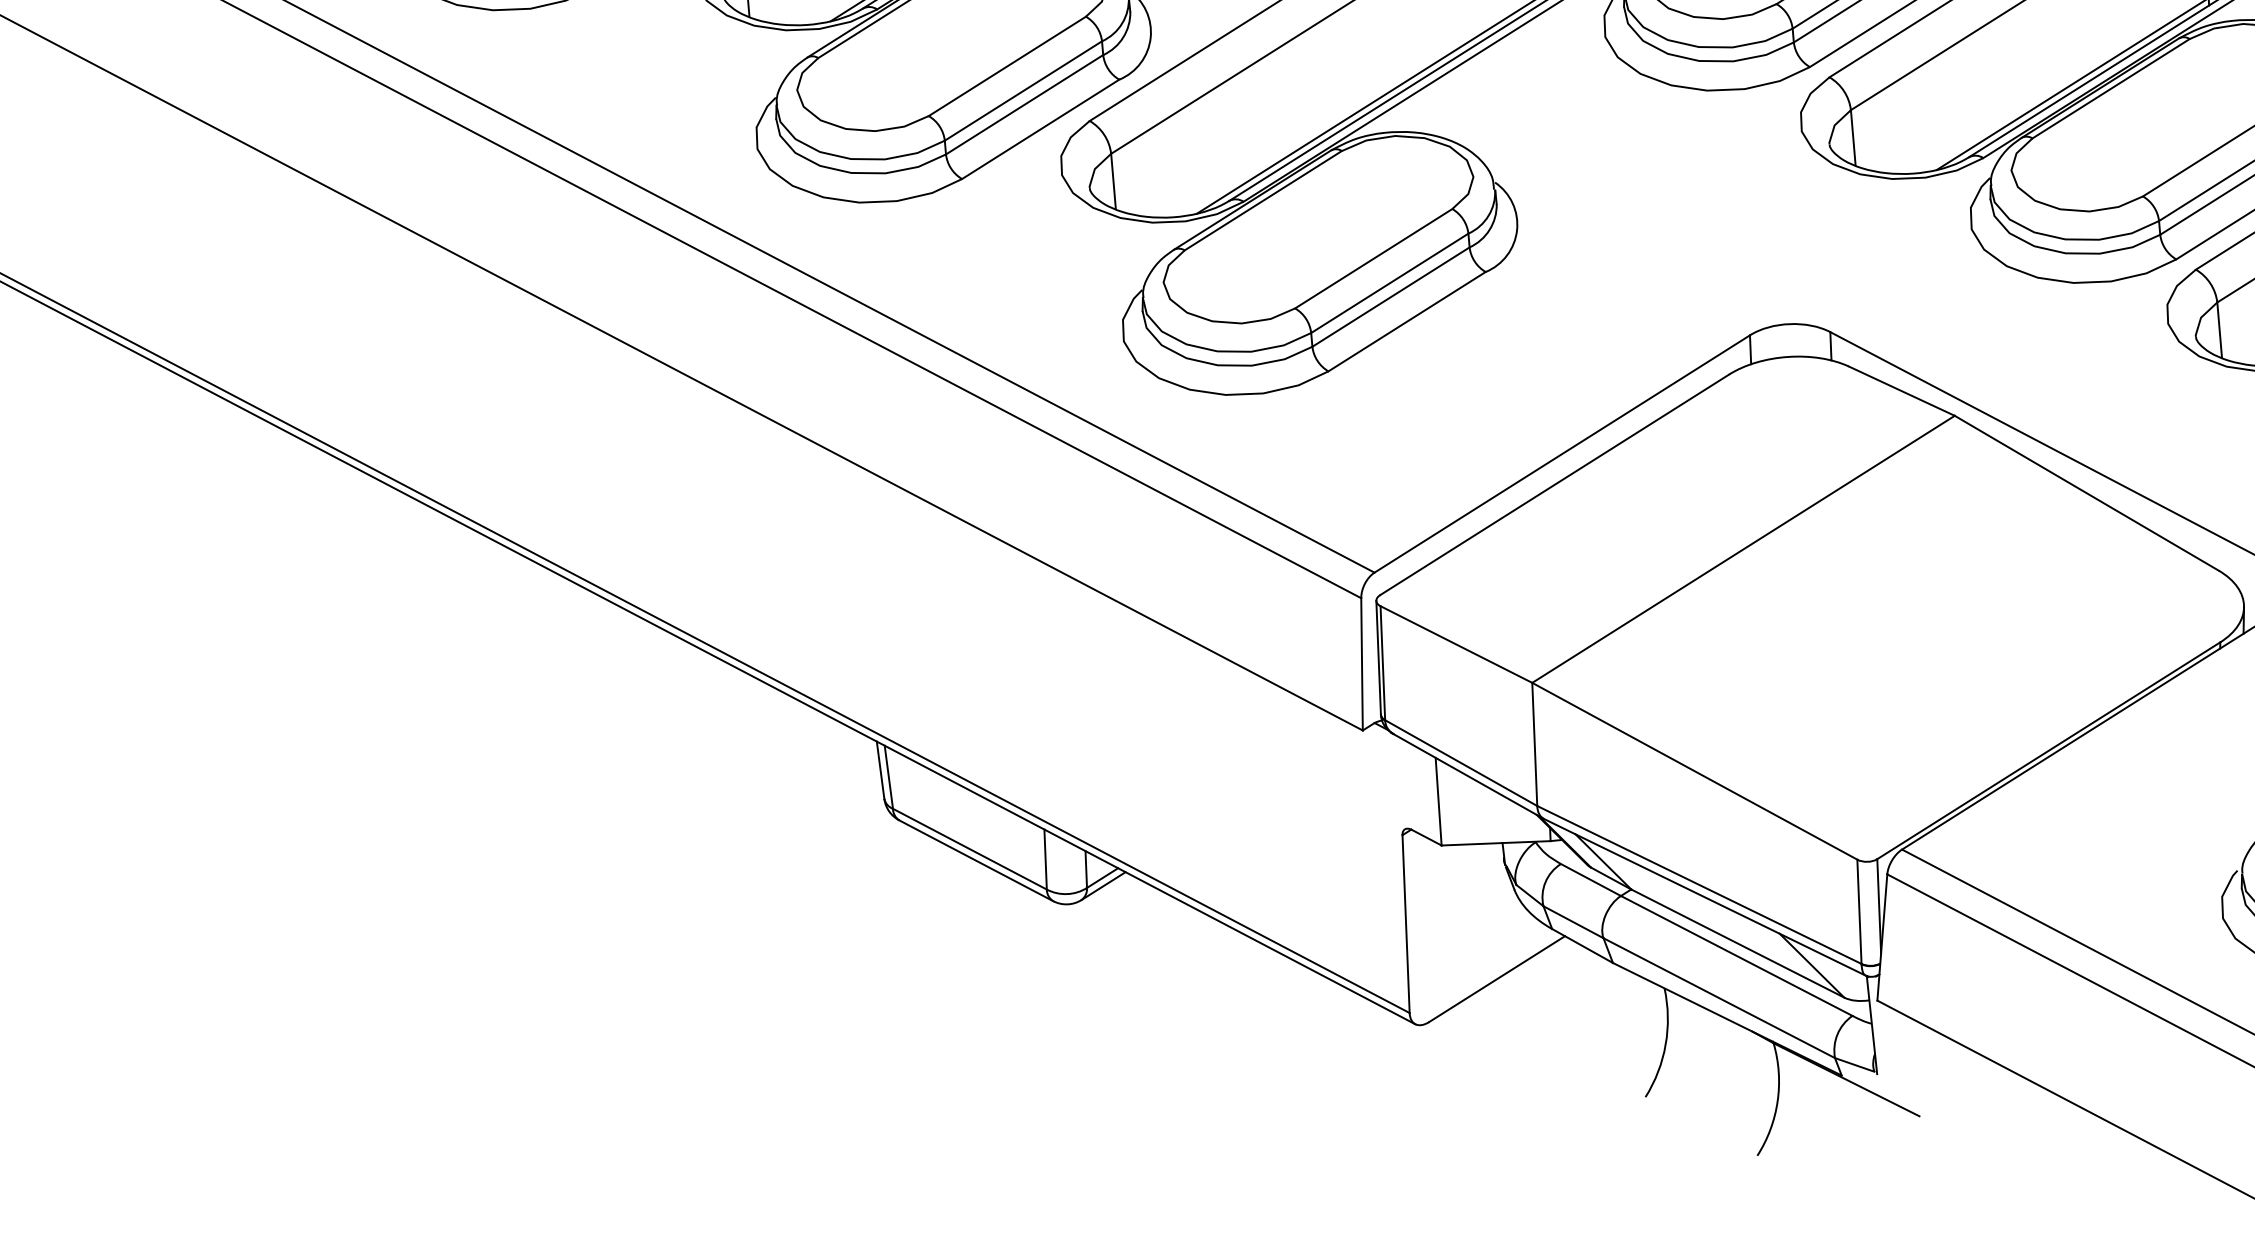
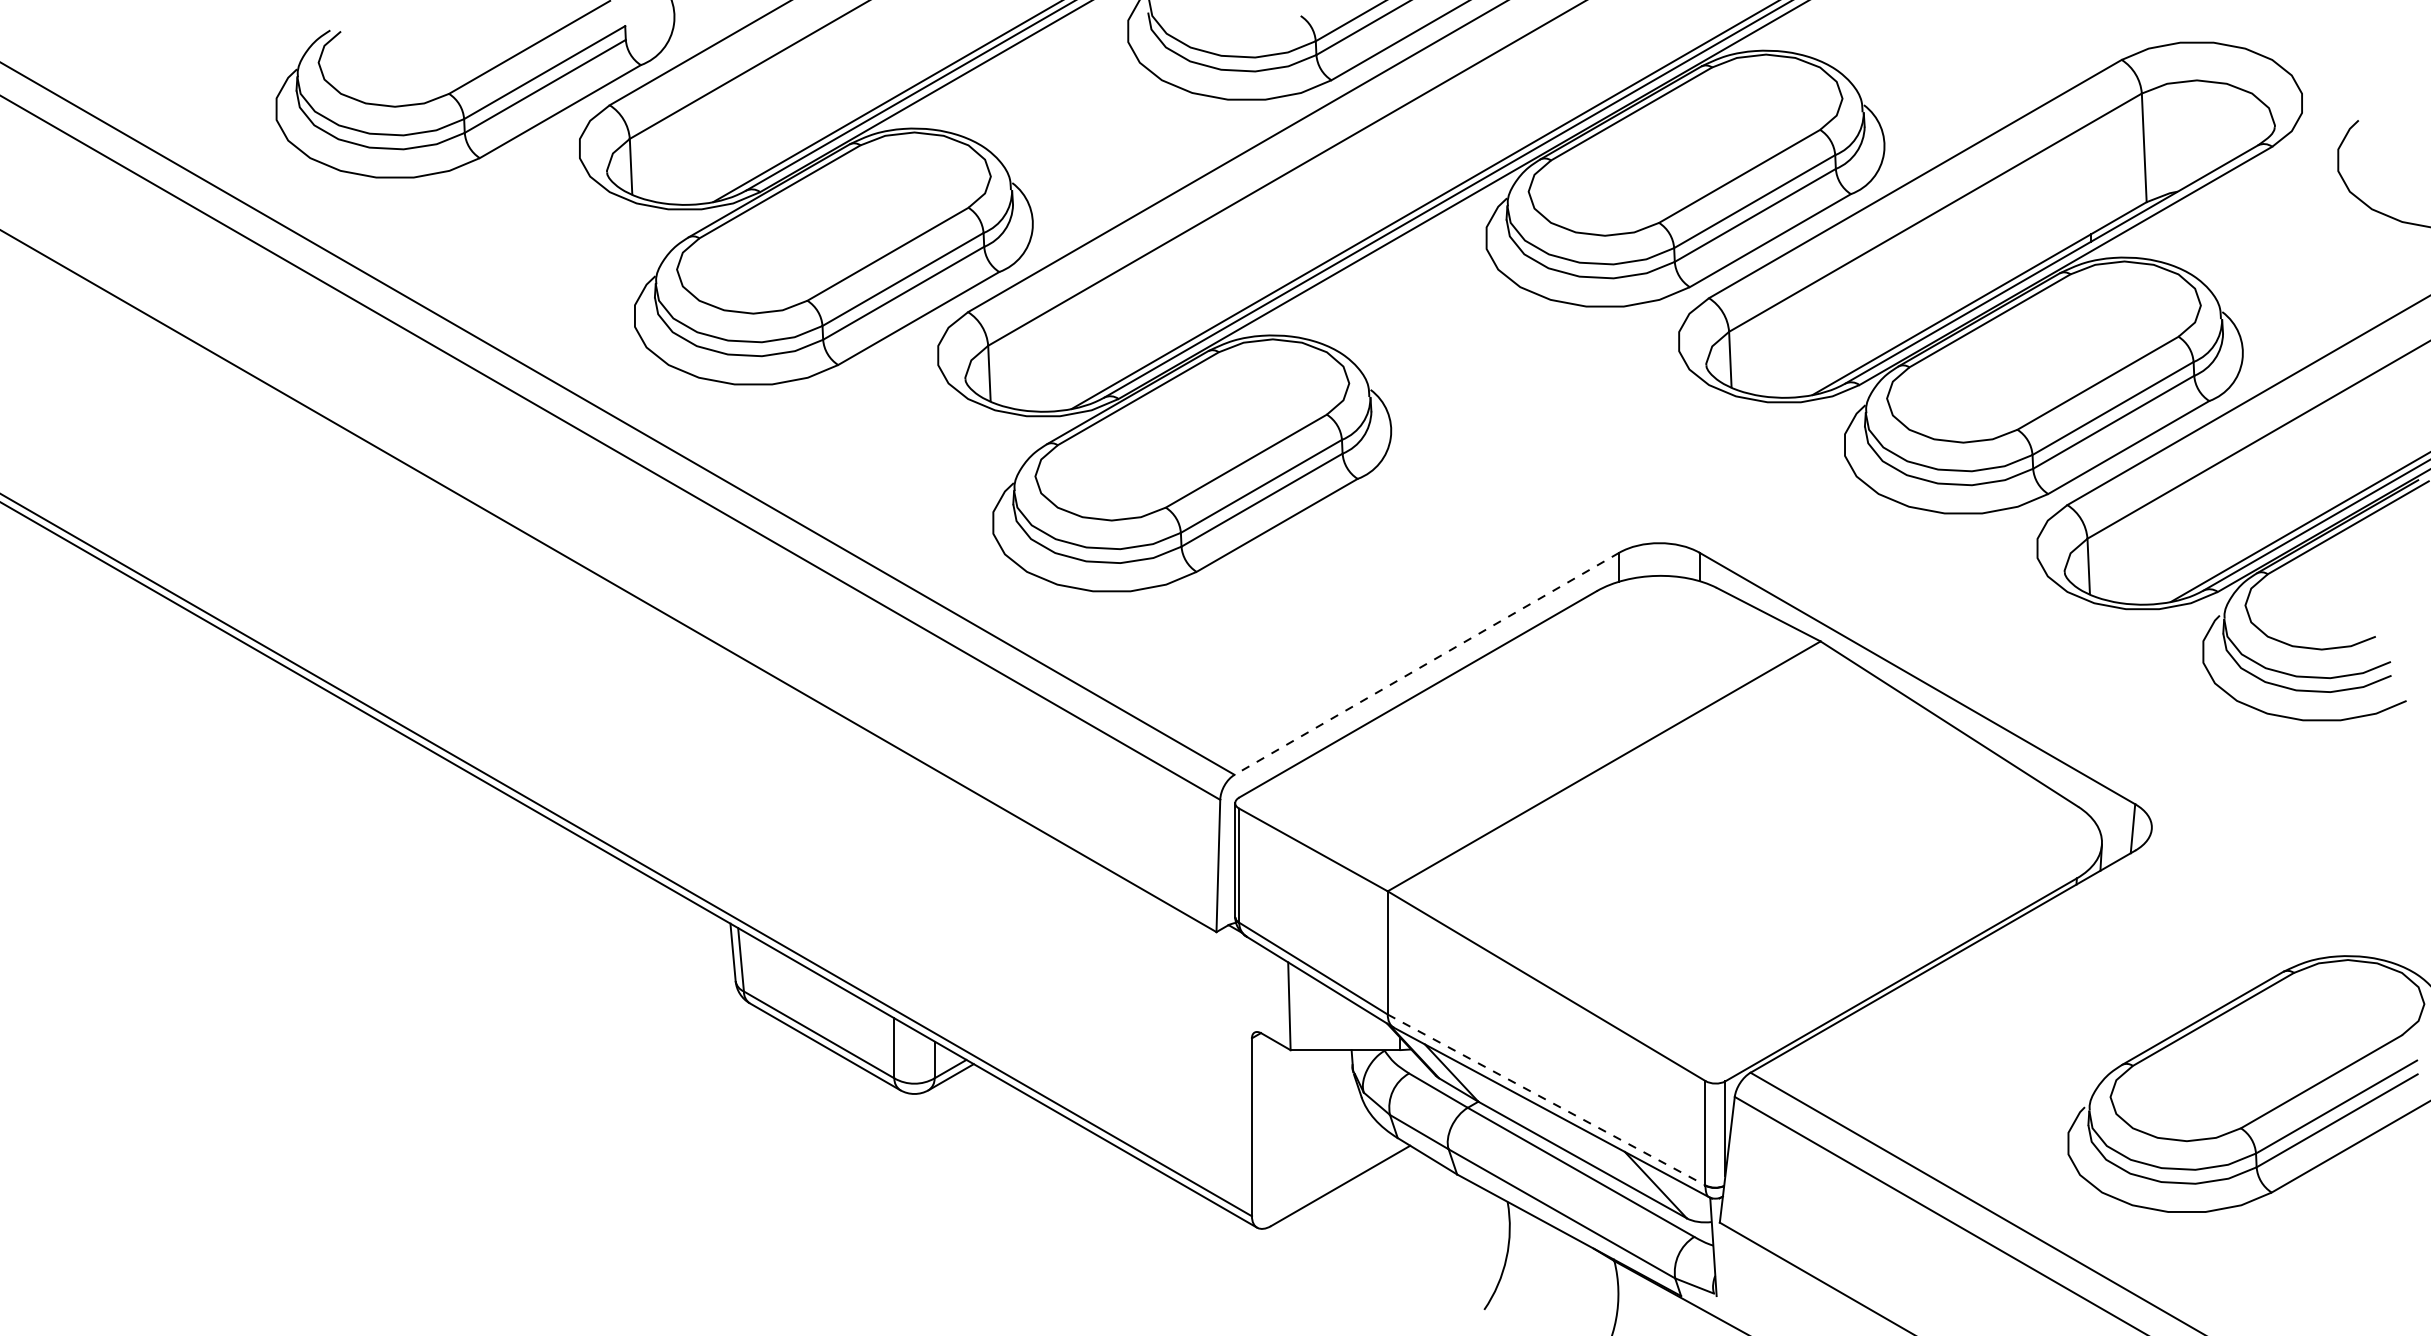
line: (1561, 454) -> (1426, 664), solid -> dashed
line: (1700, 885) -> (1547, 1100), solid -> dashed

